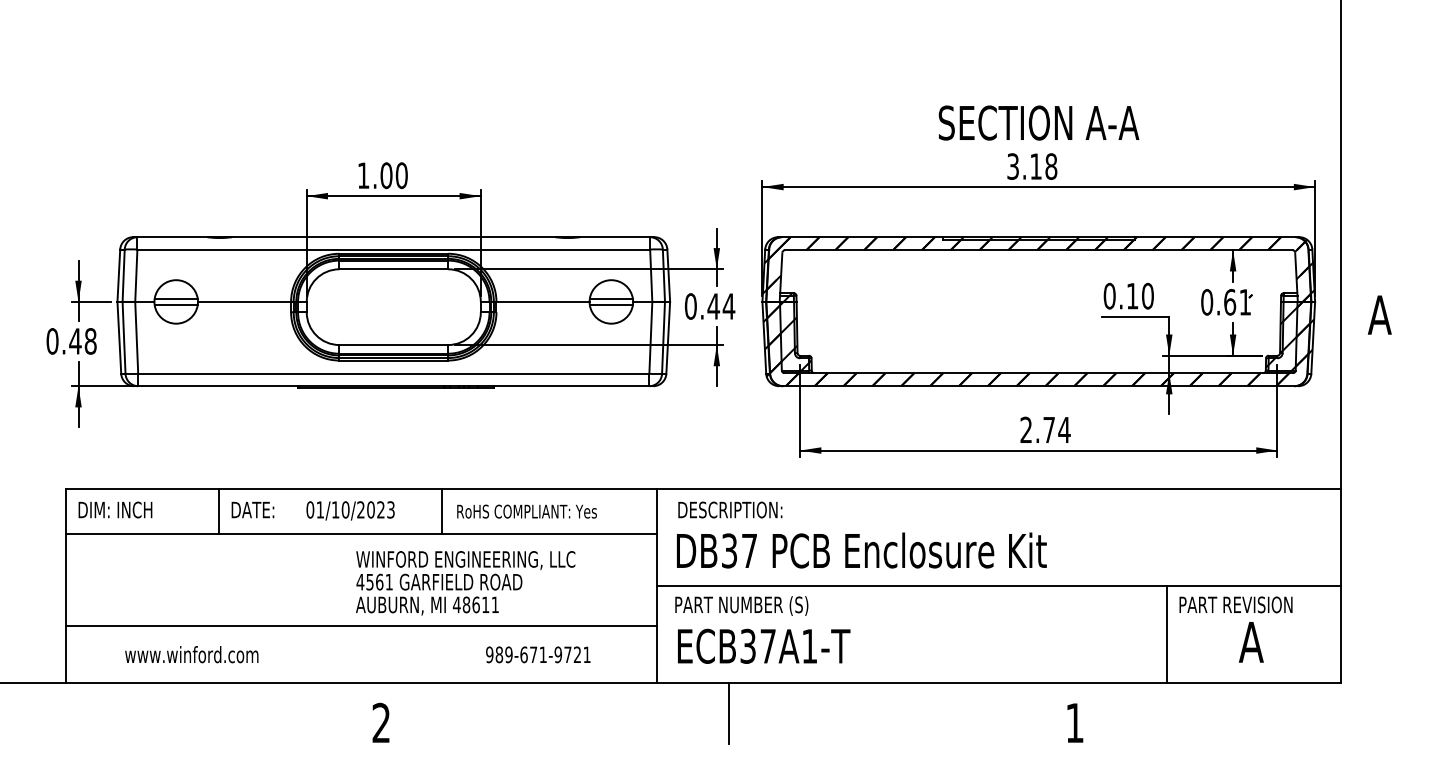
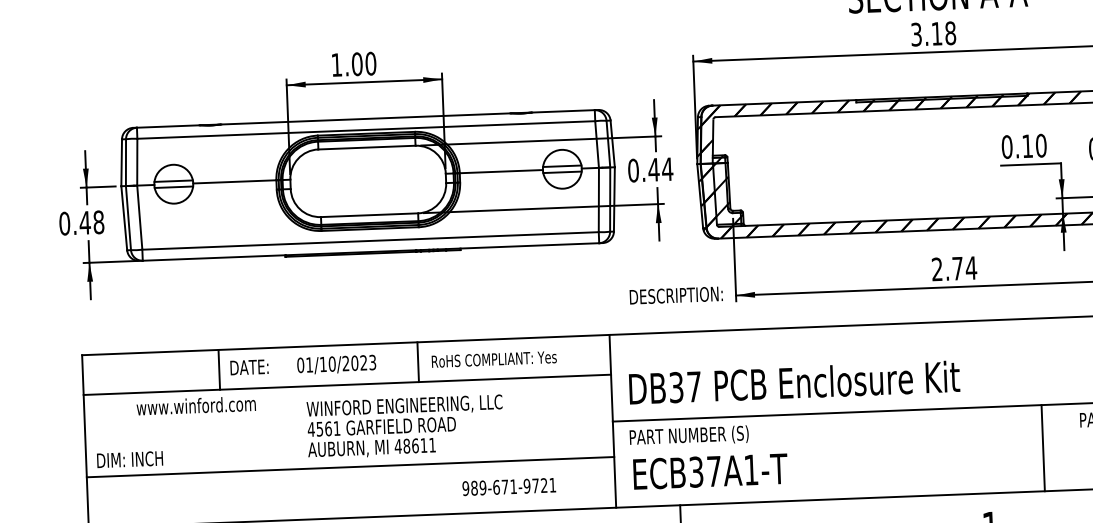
text: (115, 509) -> (130, 459), moved
text: (730, 509) -> (676, 295), moved
text: (465, 583) -> (405, 427), moved
line: (1167, 634) -> (1043, 448), moved
text: (191, 654) -> (195, 405), moved

